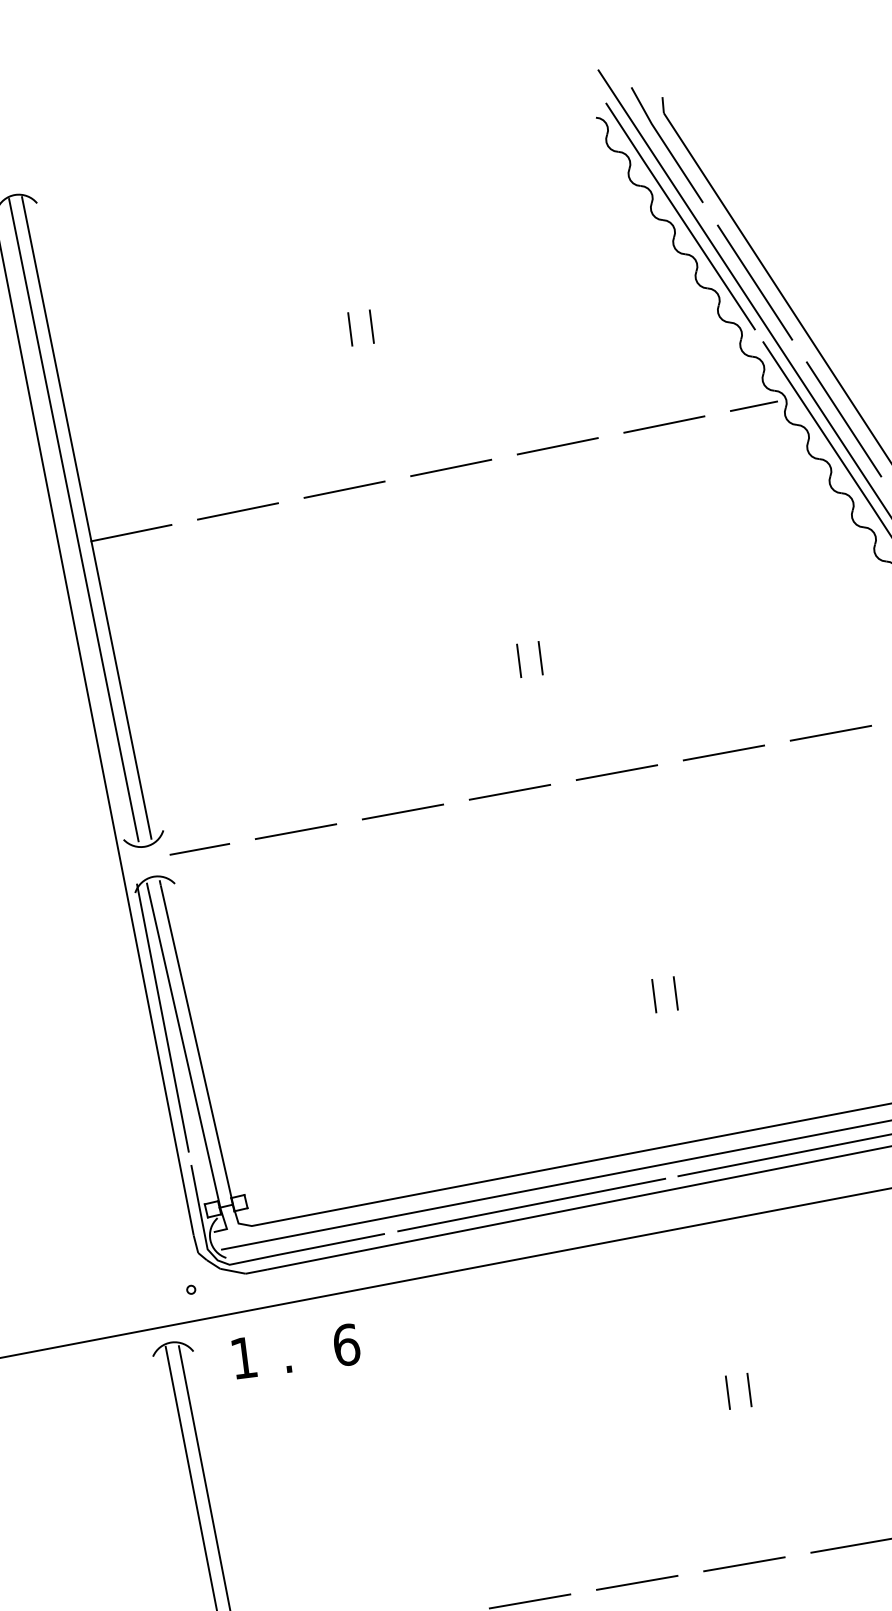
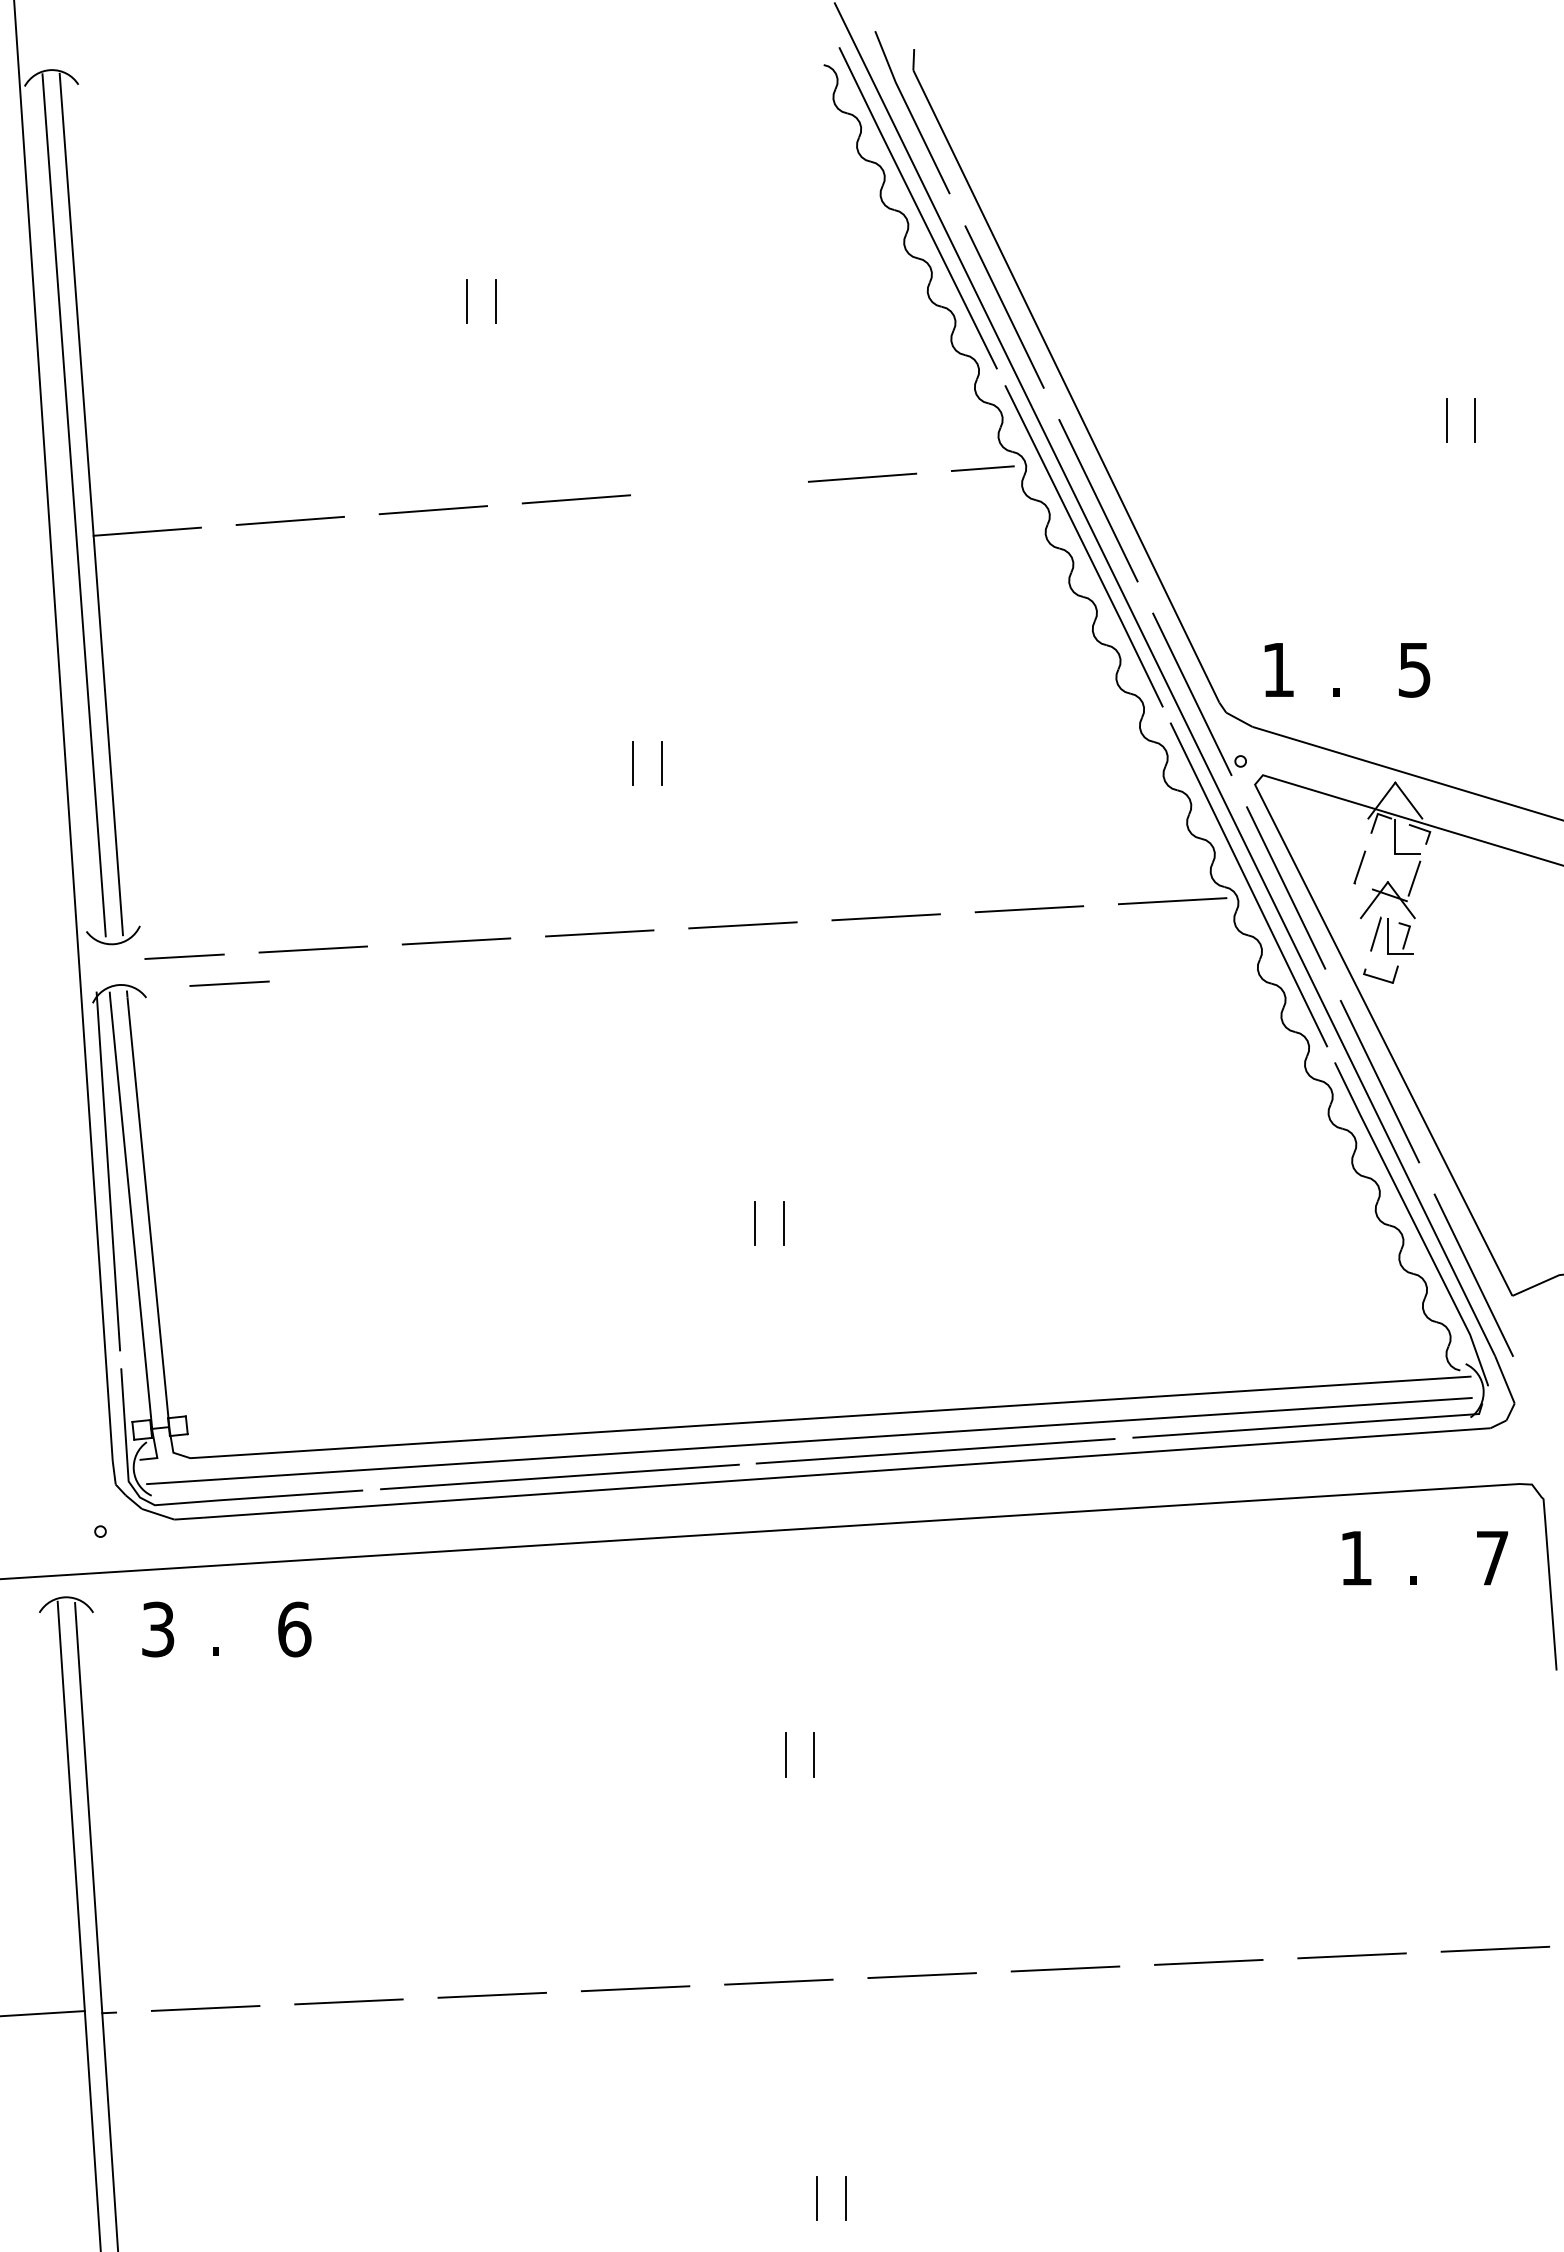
line: (557, 446) -> (719, 488), removed
line: (236, 865) -> (229, 983), added
text: (244, 1357) -> (158, 1629), 1 -> 3

